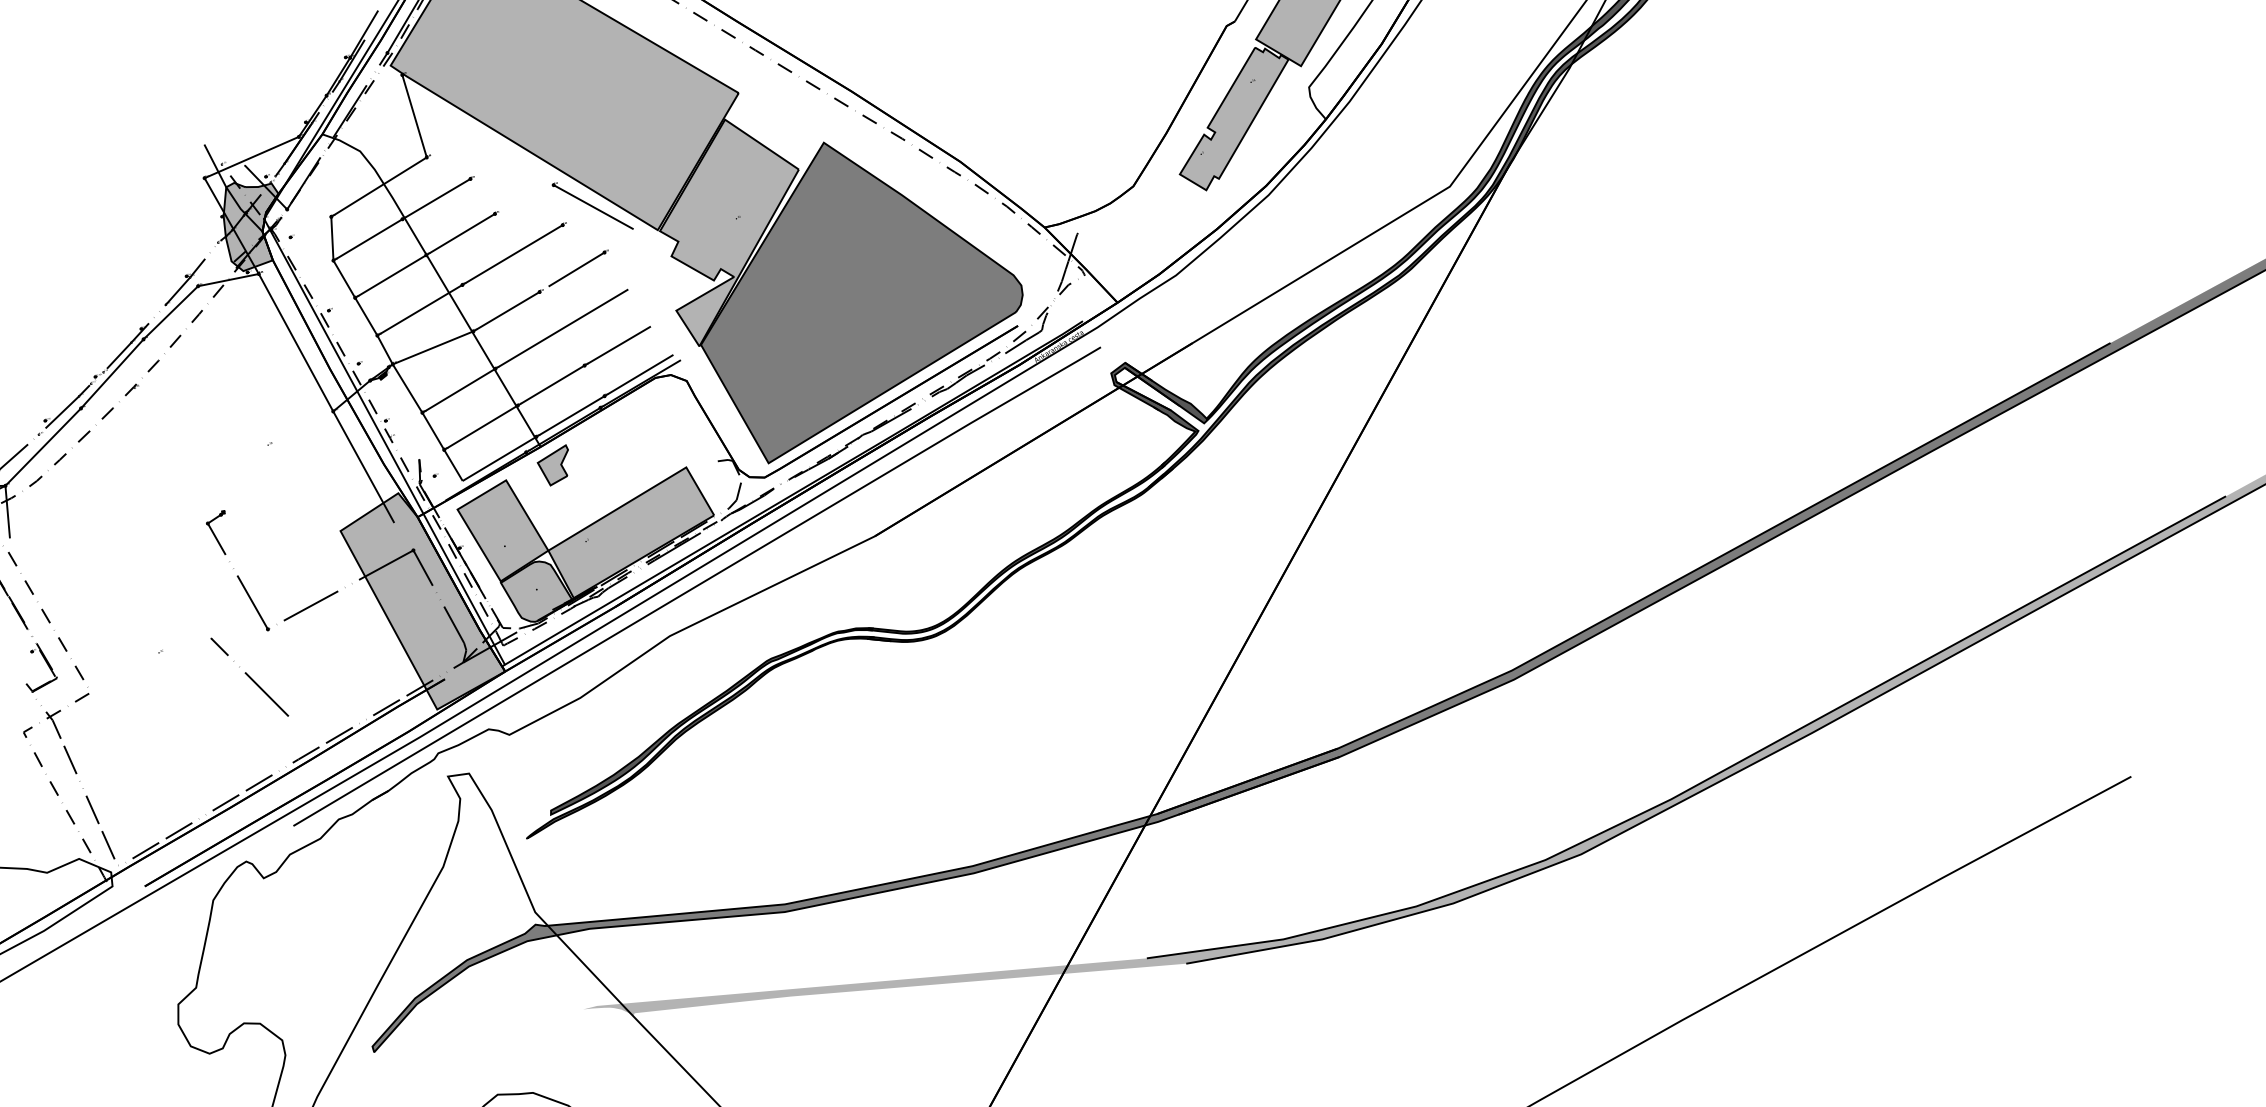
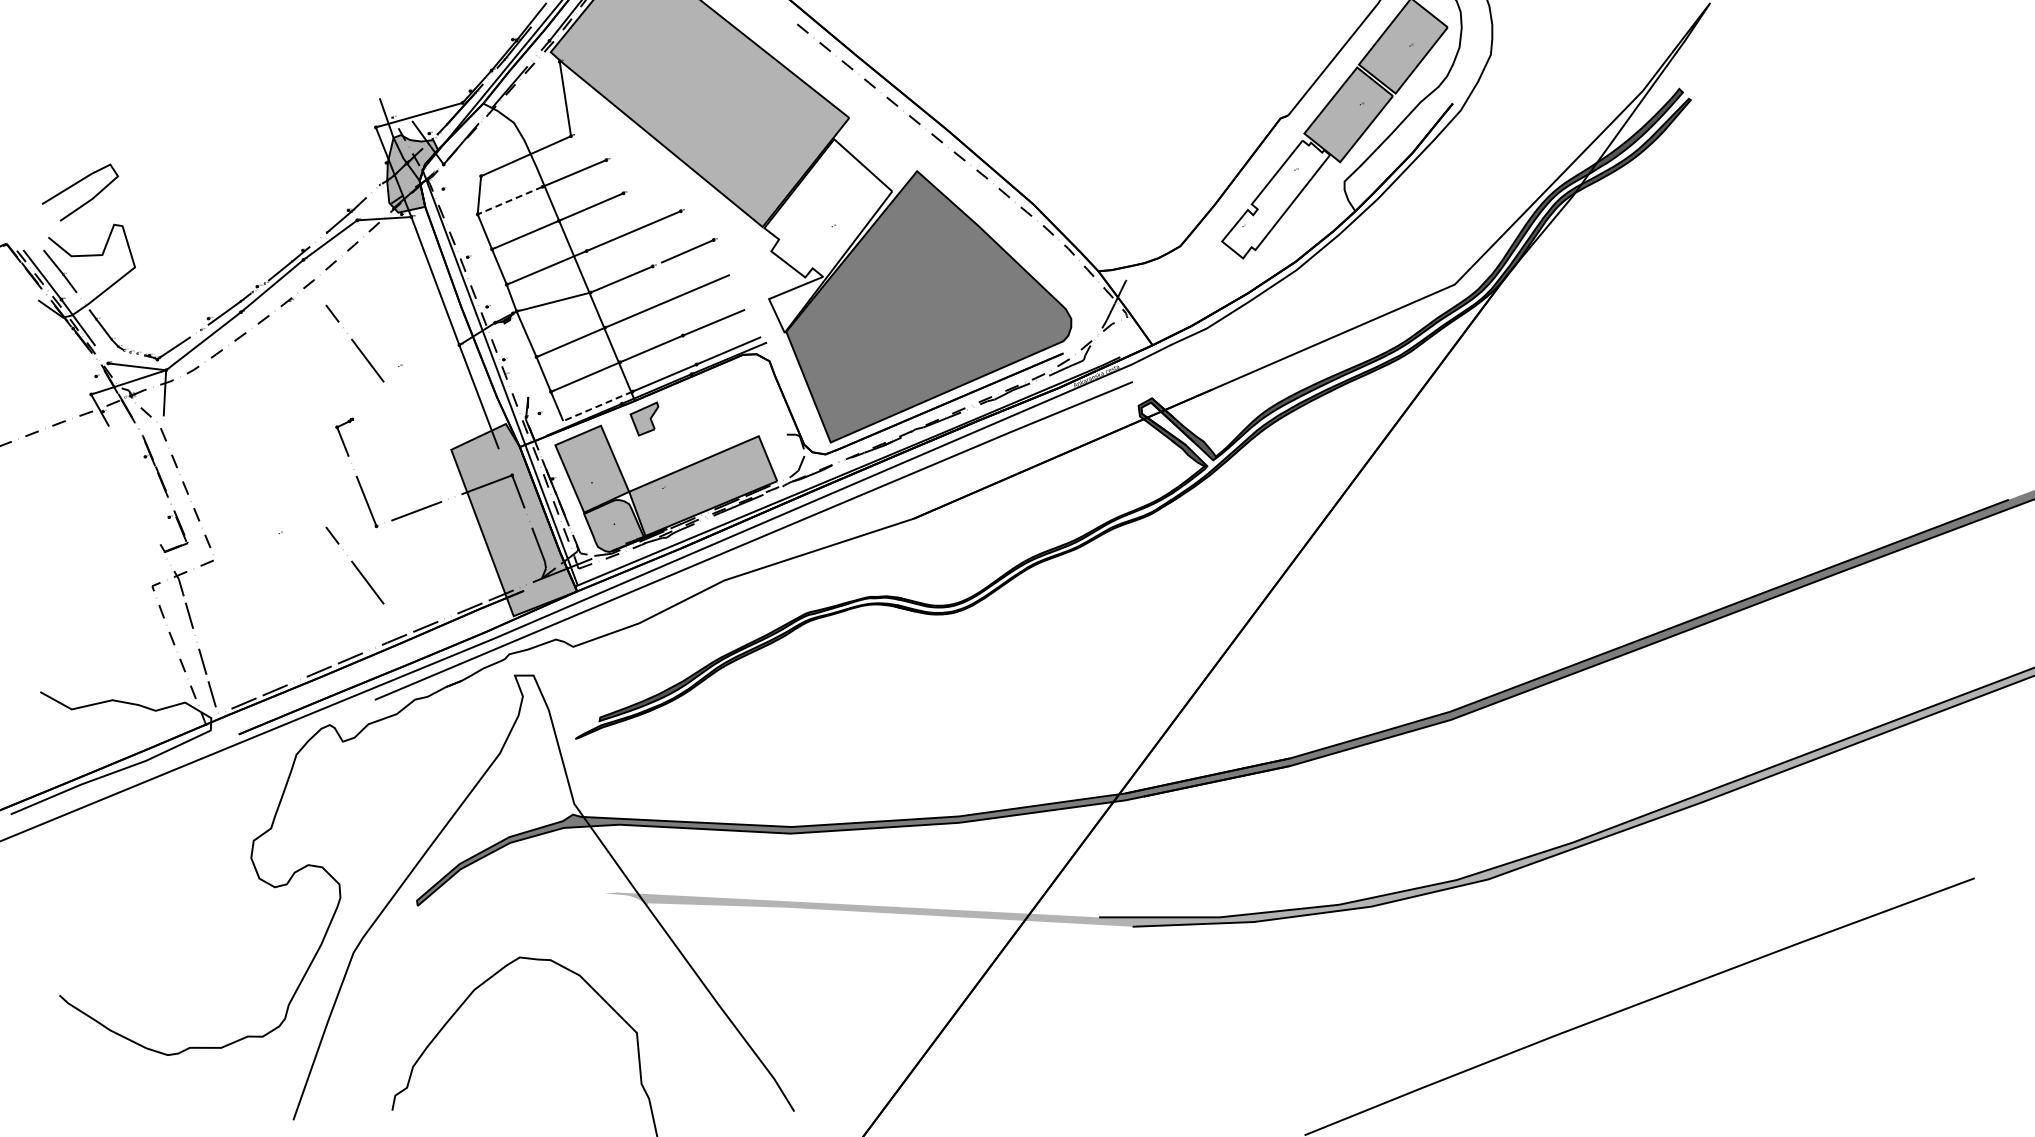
fill: (1234, 118) -> (1276, 199), removed
part: (593, 206) -> (709, 198), removed
fill: (733, 229) -> (828, 235), removed
line: (367, 239) -> (509, 200), solid -> dashed
part: (214, 426) -> (354, 343), added
line: (499, 459) -> (597, 406), solid -> dashed

